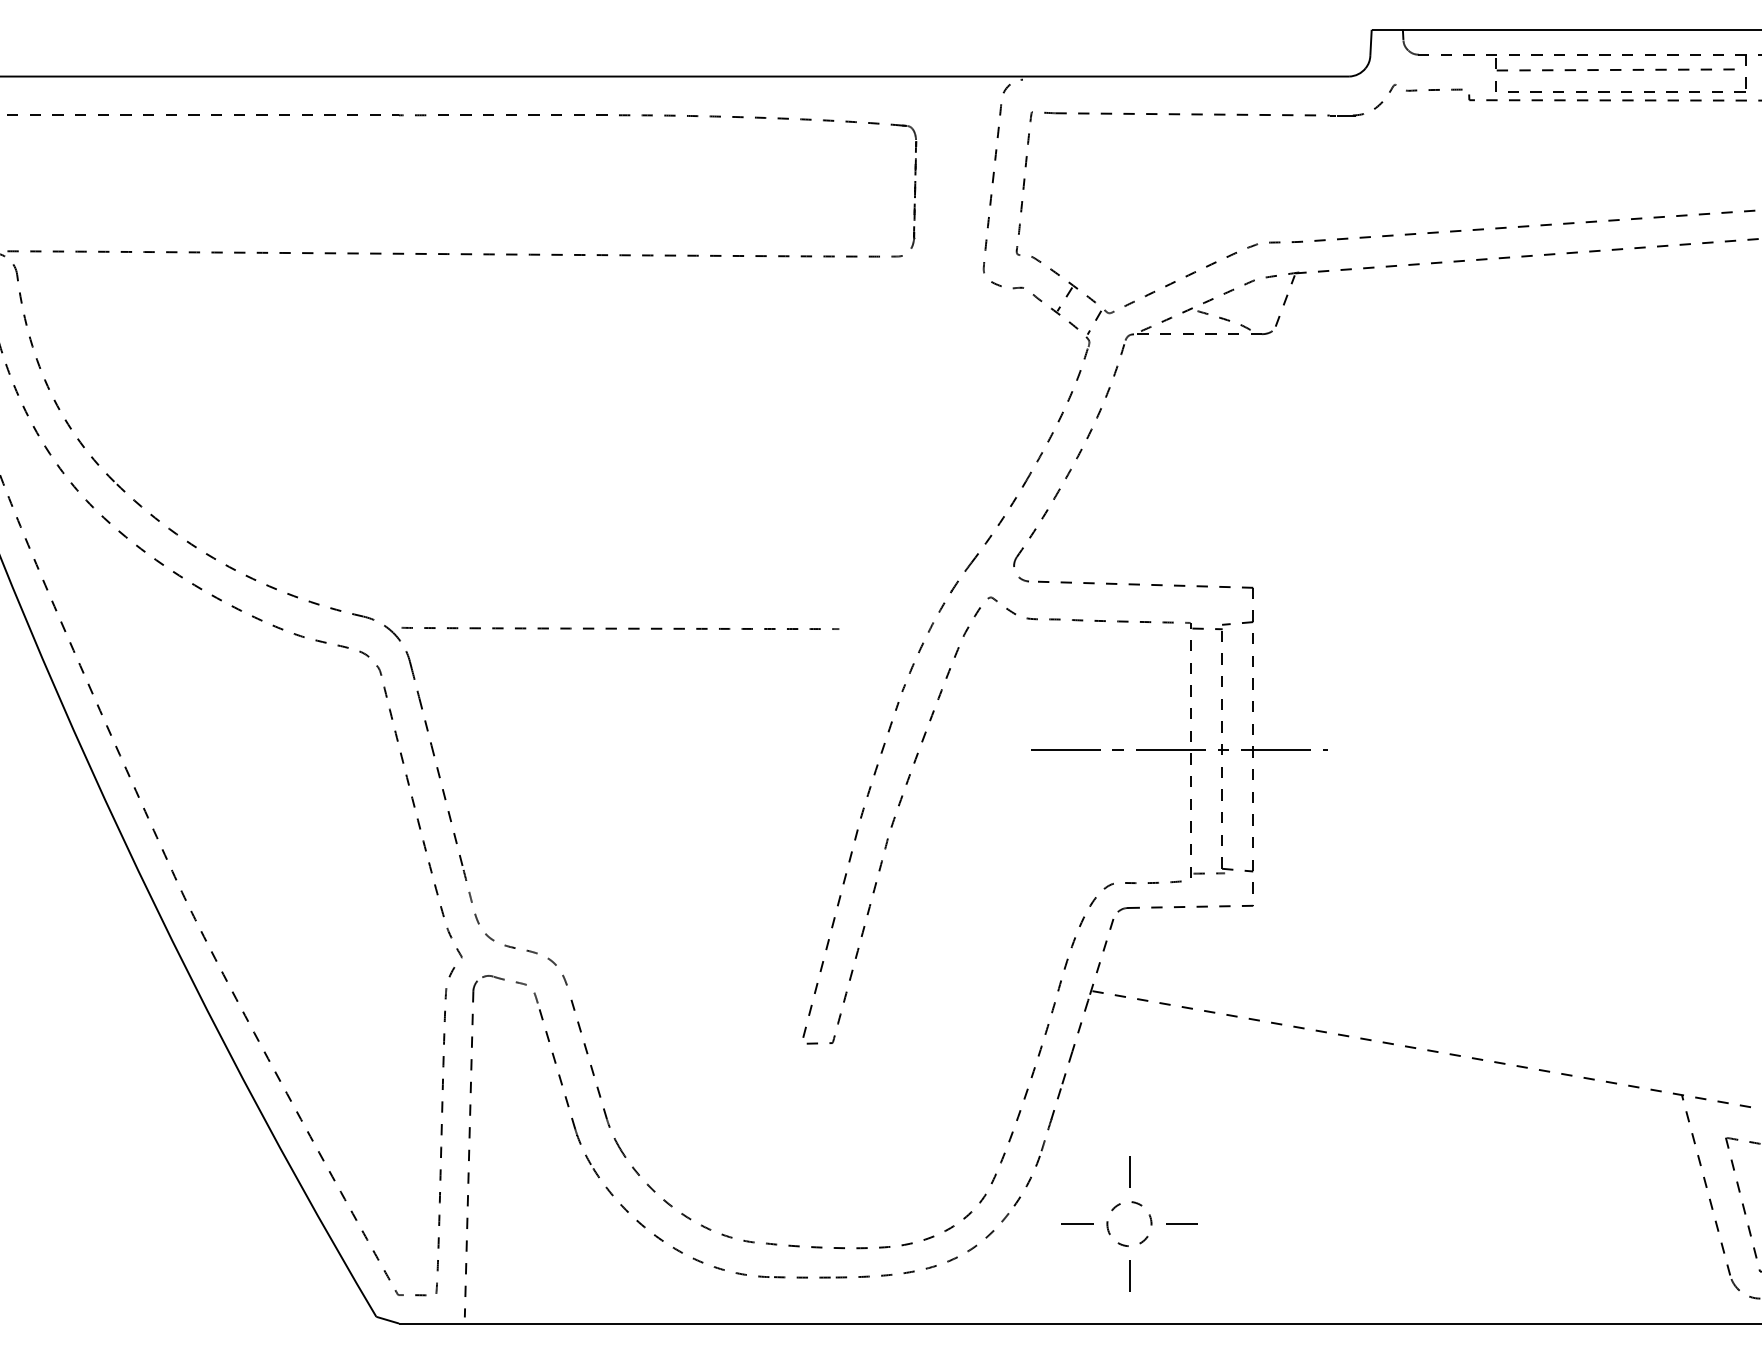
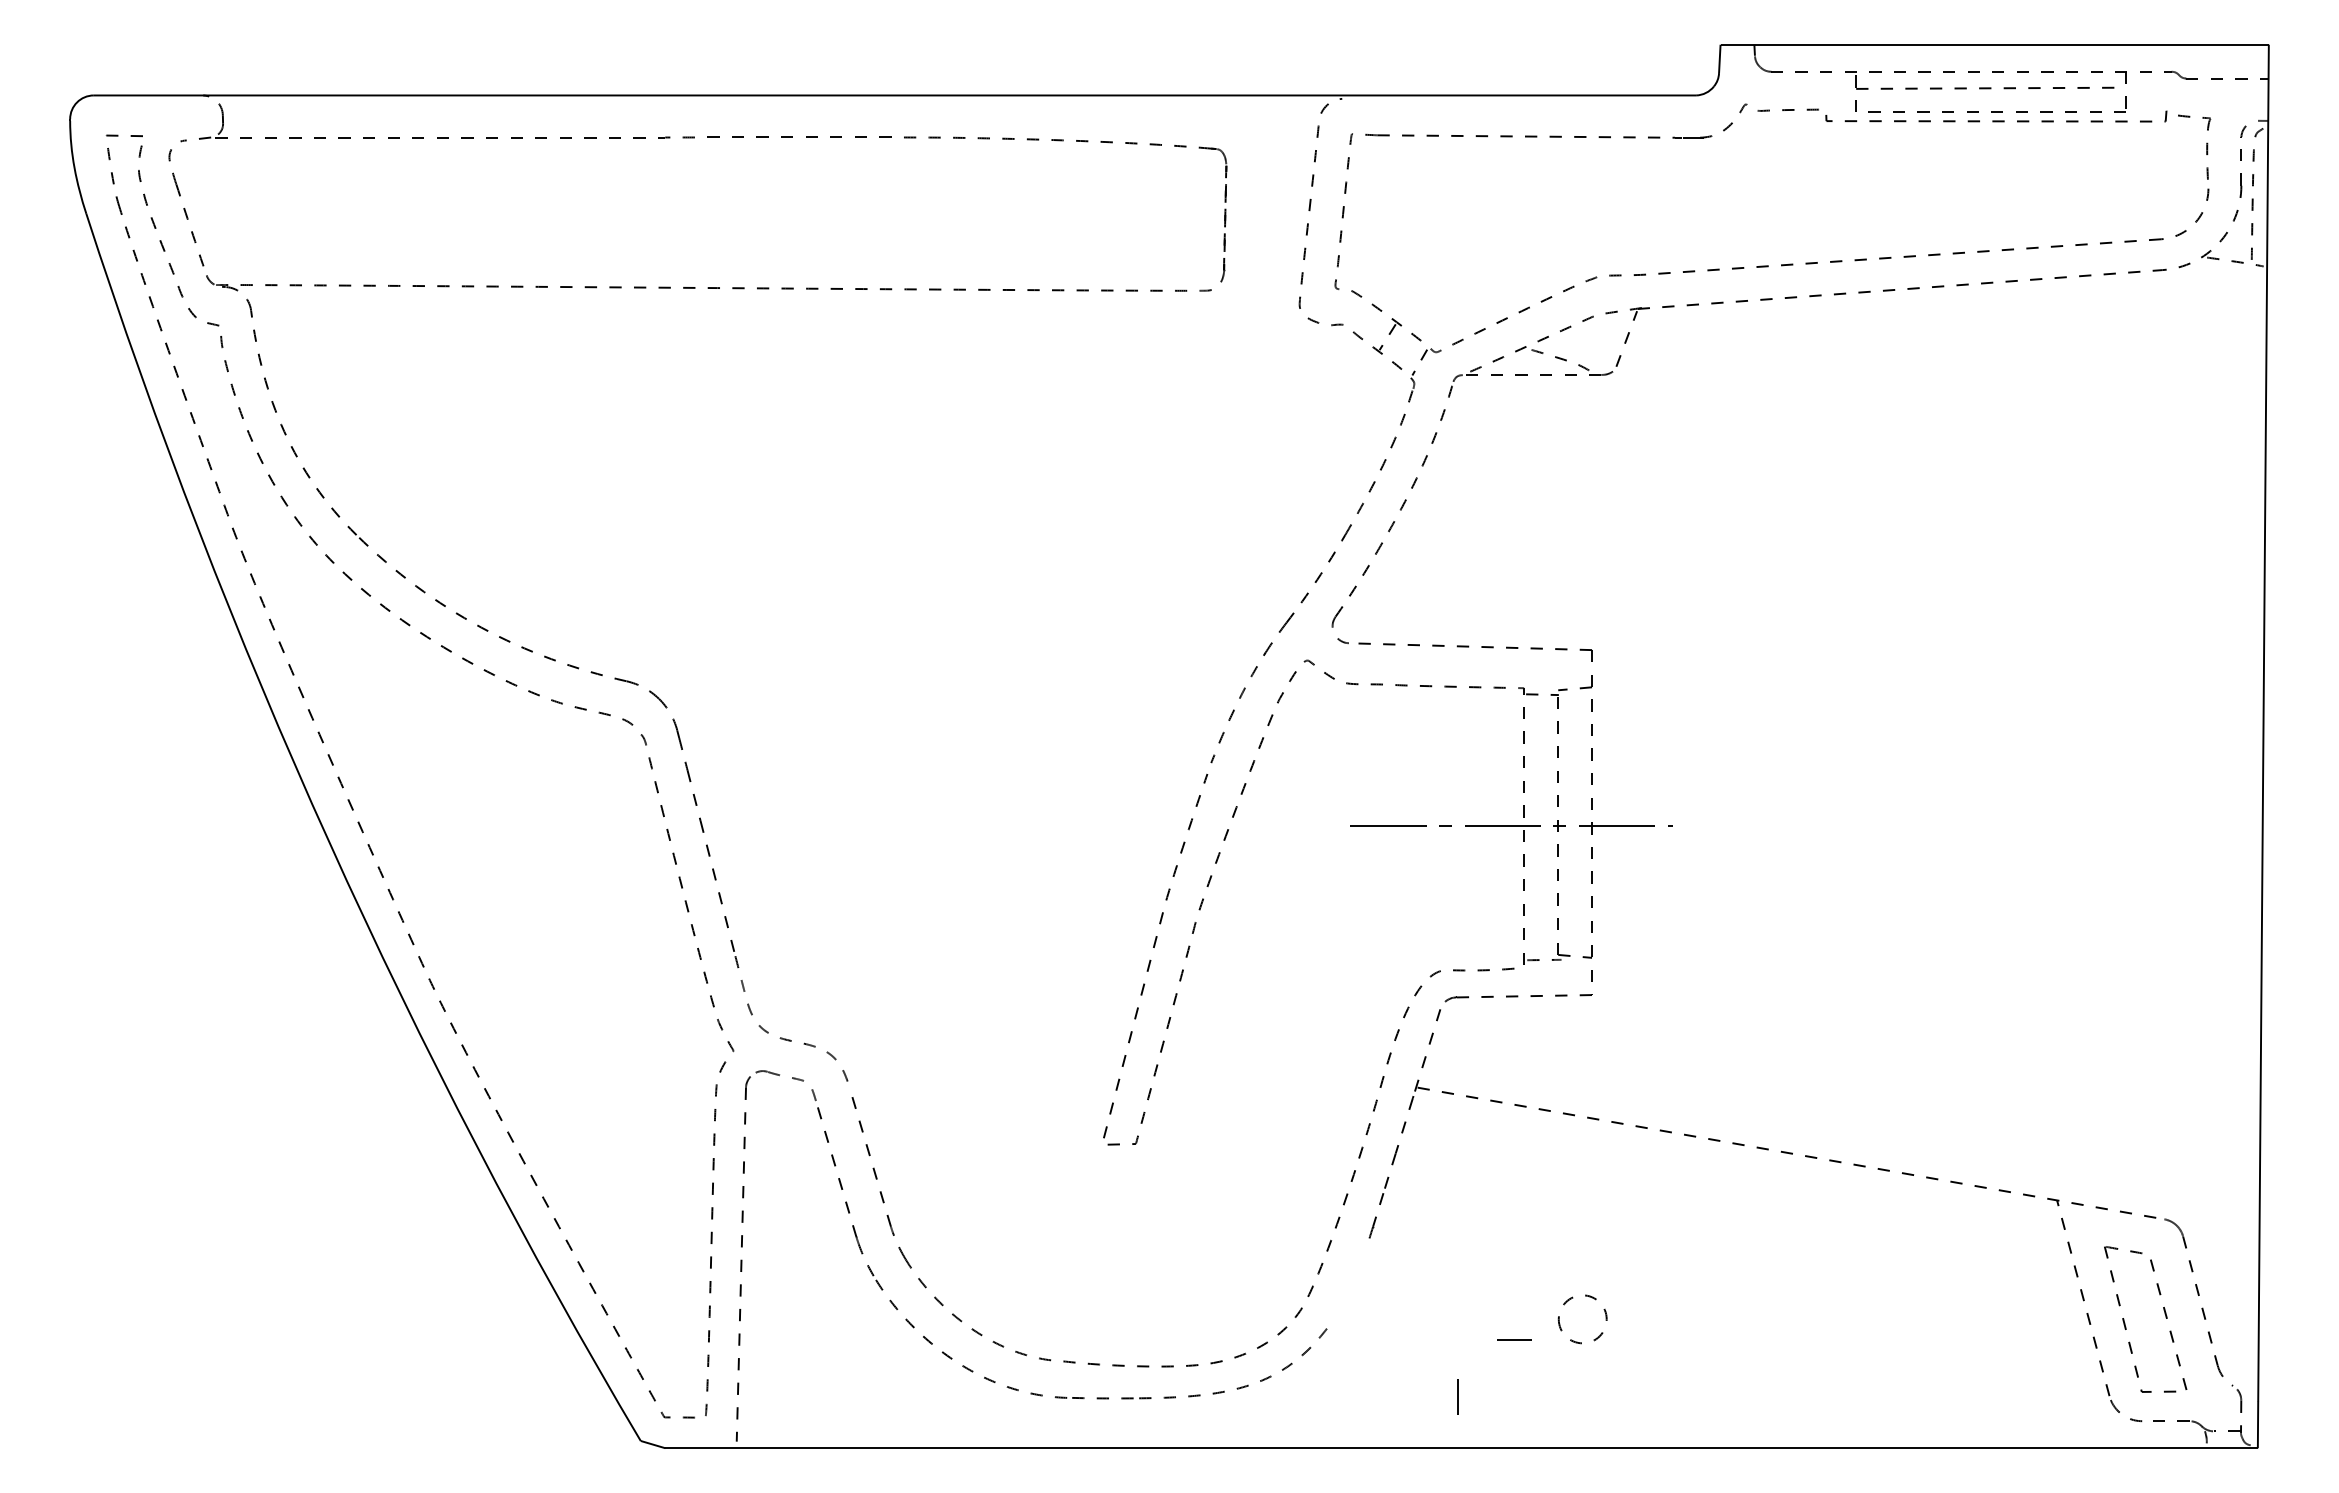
part: (620, 627) -> (905, 693), removed
line: (1129, 1171) -> (1457, 1283), removed
part: (1029, 1173) -> (1349, 1285), removed
line: (1077, 1223) -> (1401, 1339), removed
part: (1108, 1227) -> (1560, 1323), moved

